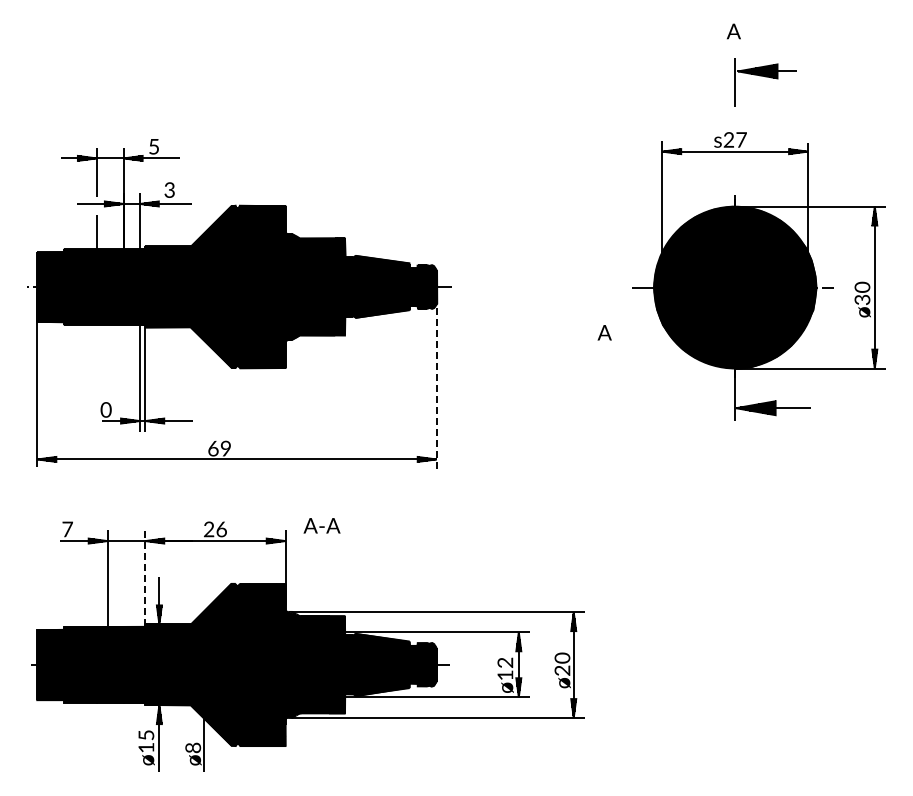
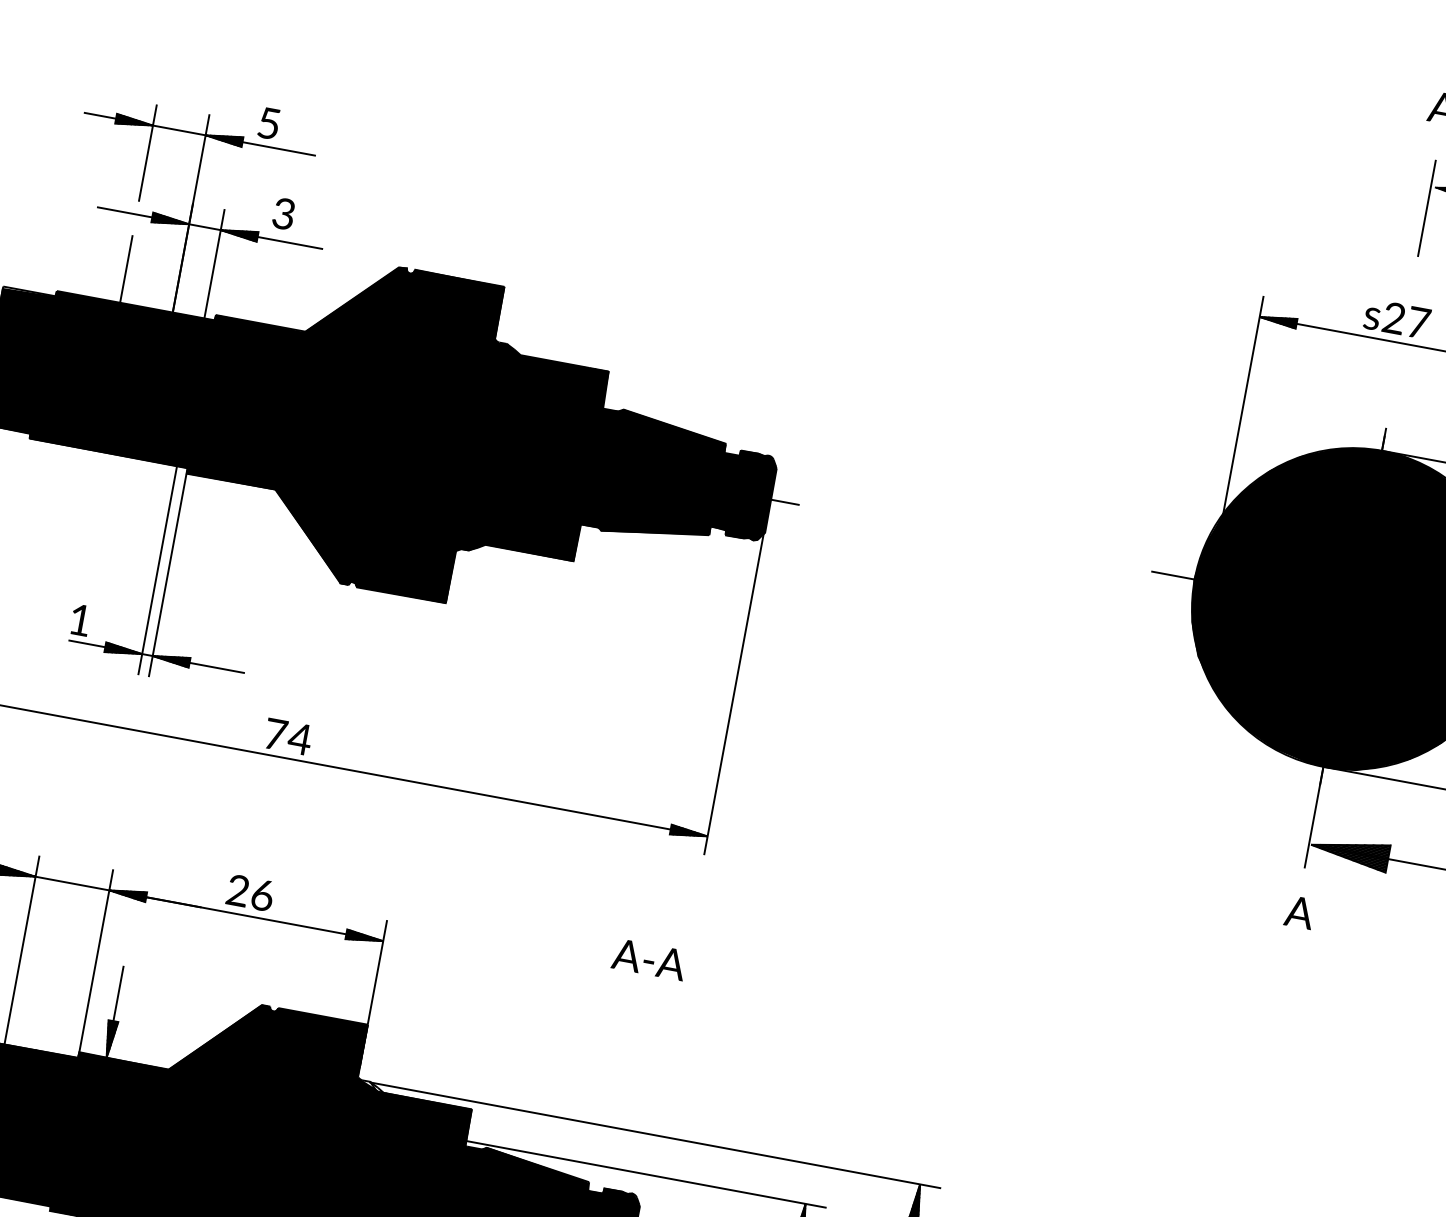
text: (604, 332) -> (1299, 911), moved
line: (436, 380) -> (735, 682), dashed -> solid
text: (105, 409) -> (79, 619), 0 -> 1
text: (219, 448) -> (287, 736), 69 -> 74
text: (321, 525) -> (648, 958), moved
line: (145, 578) -> (96, 963), dashed -> solid

